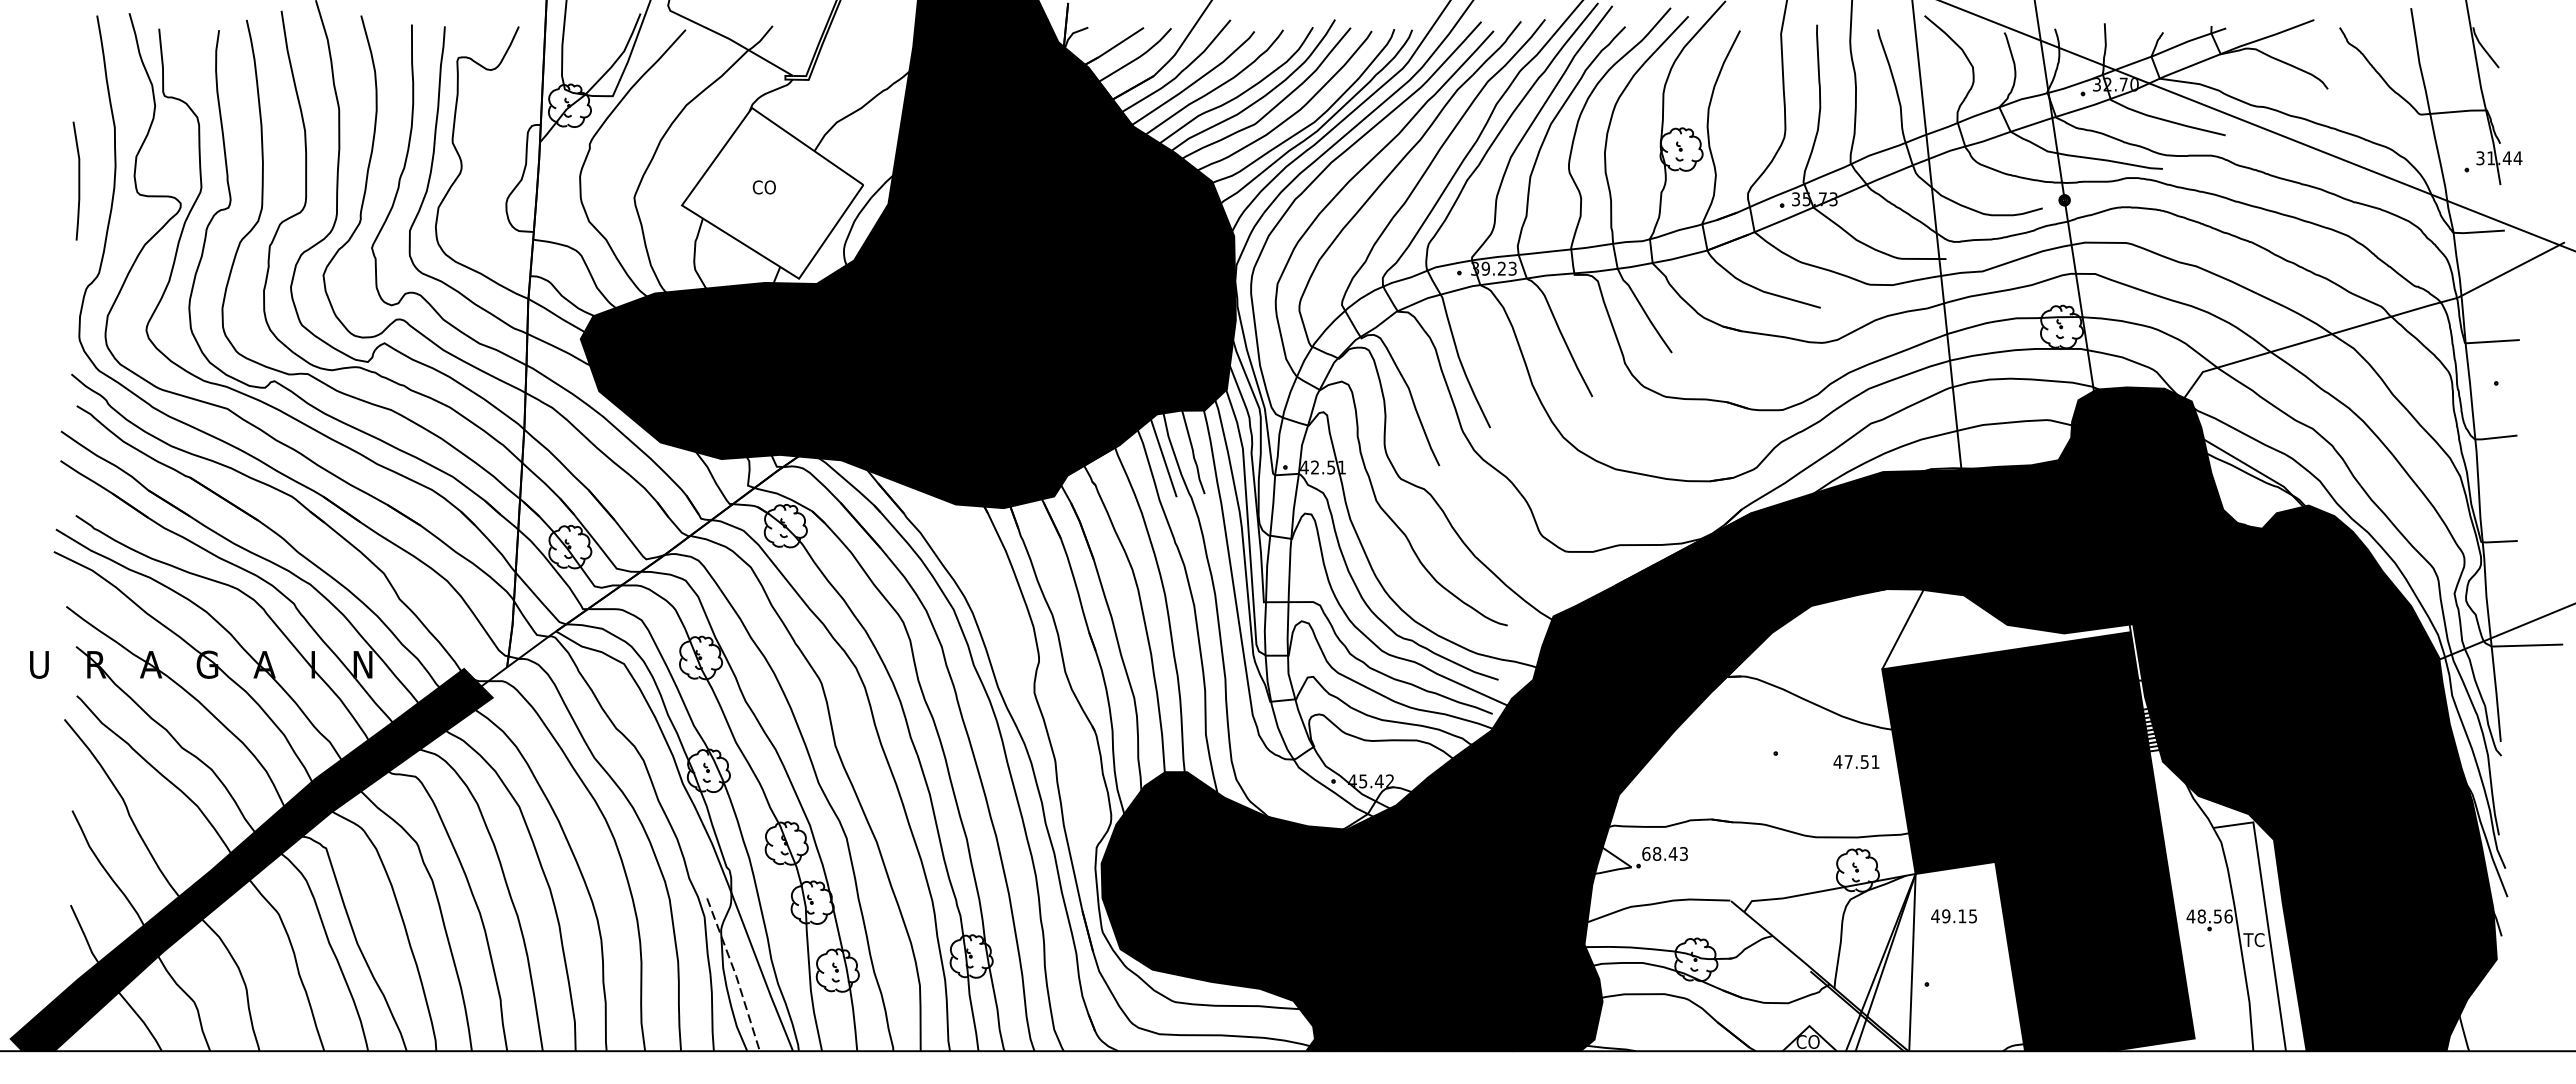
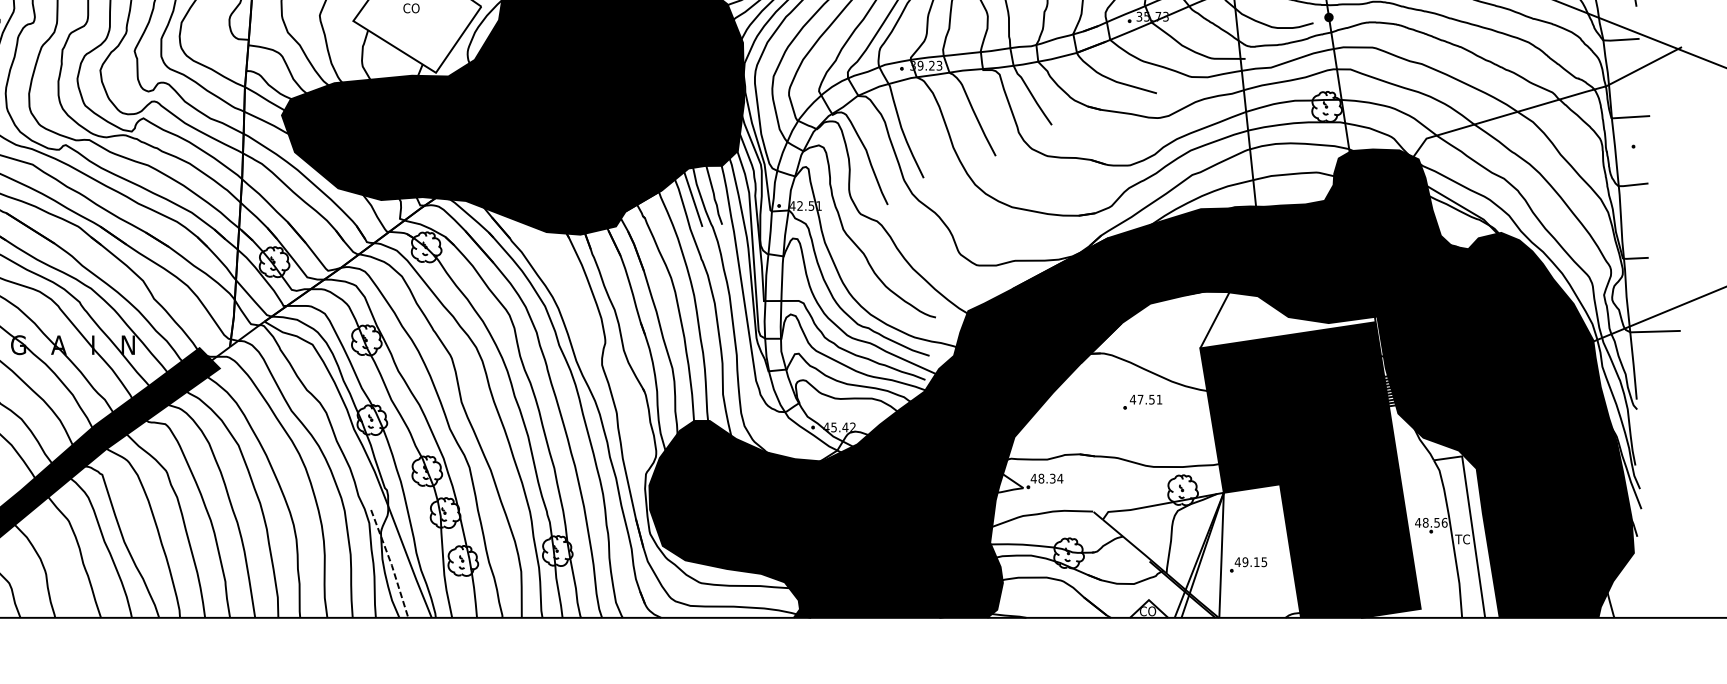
text: (1856, 761) -> (1146, 399), moved
text: (1664, 853) -> (1046, 478), 68.43 -> 48.34
text: (1953, 916) -> (1250, 562), moved

